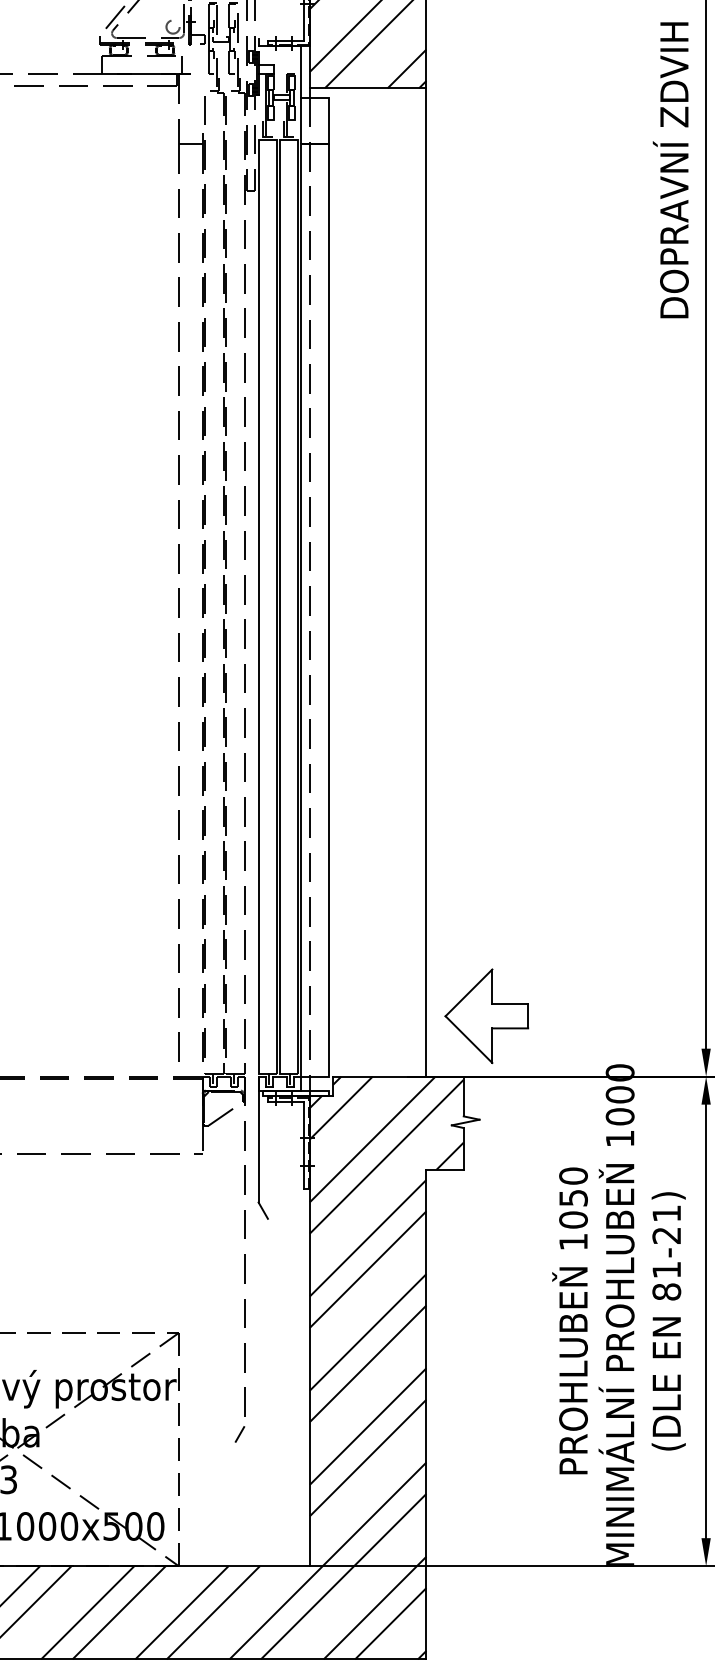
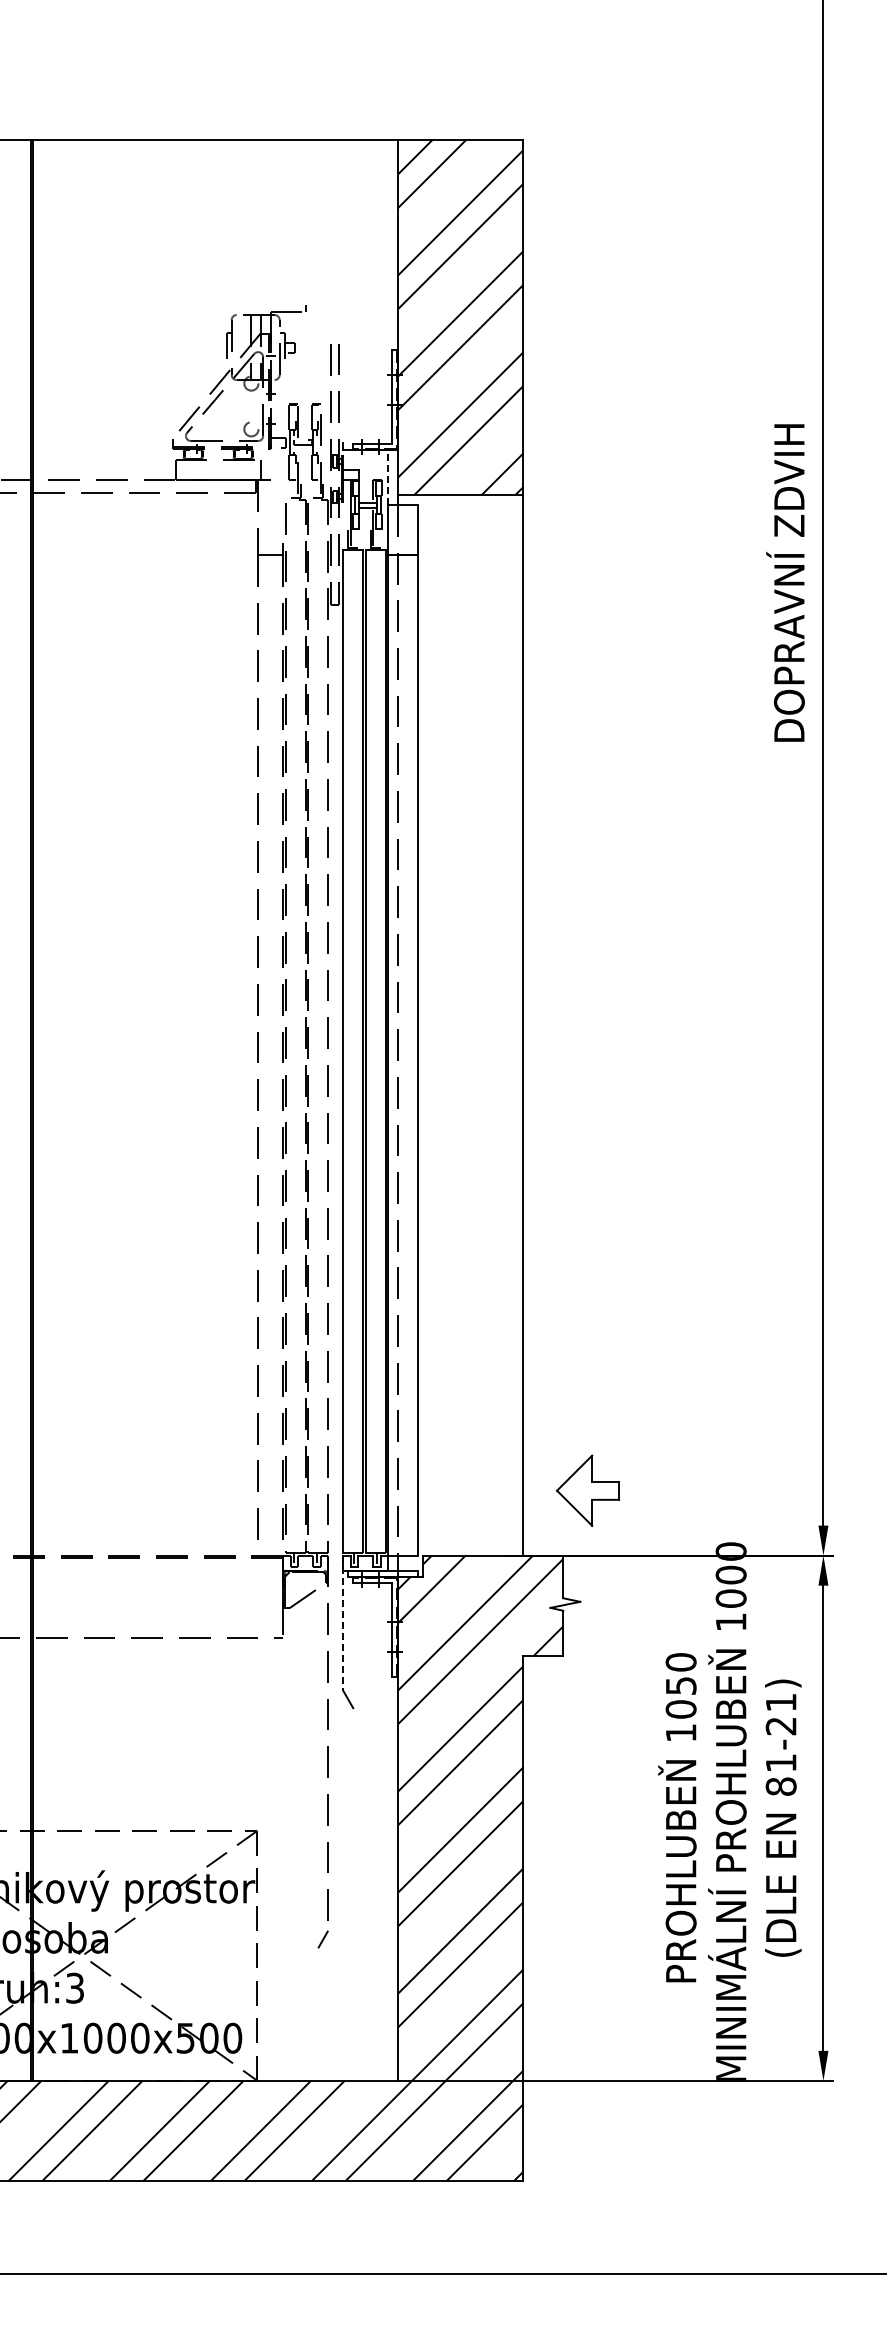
line: (300, 71) -> (388, 477), solid -> dashed
part: (486, 1015) -> (587, 1490), size x0.7
line: (258, 1139) -> (343, 1623), solid -> dashed

